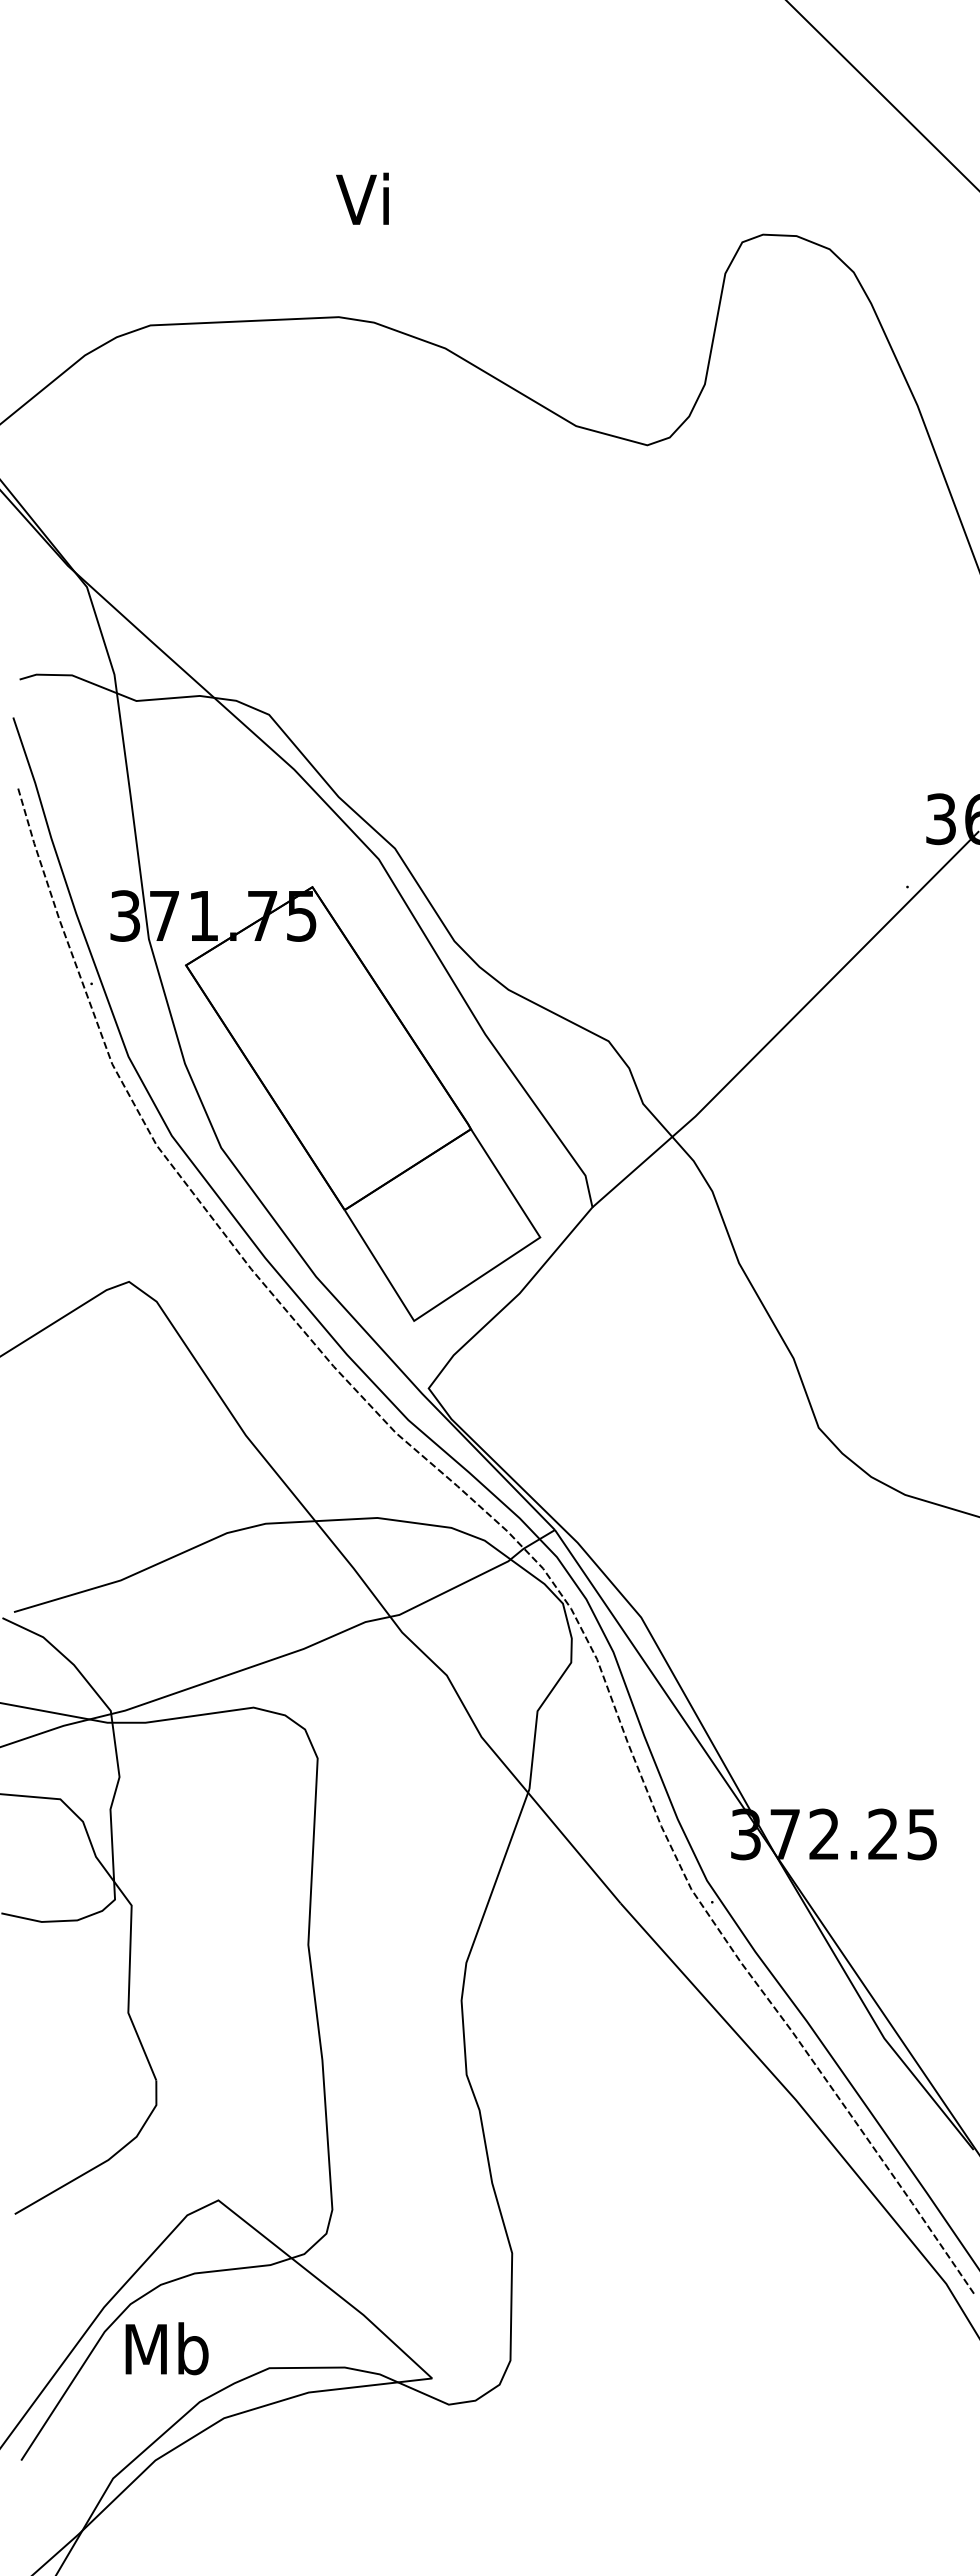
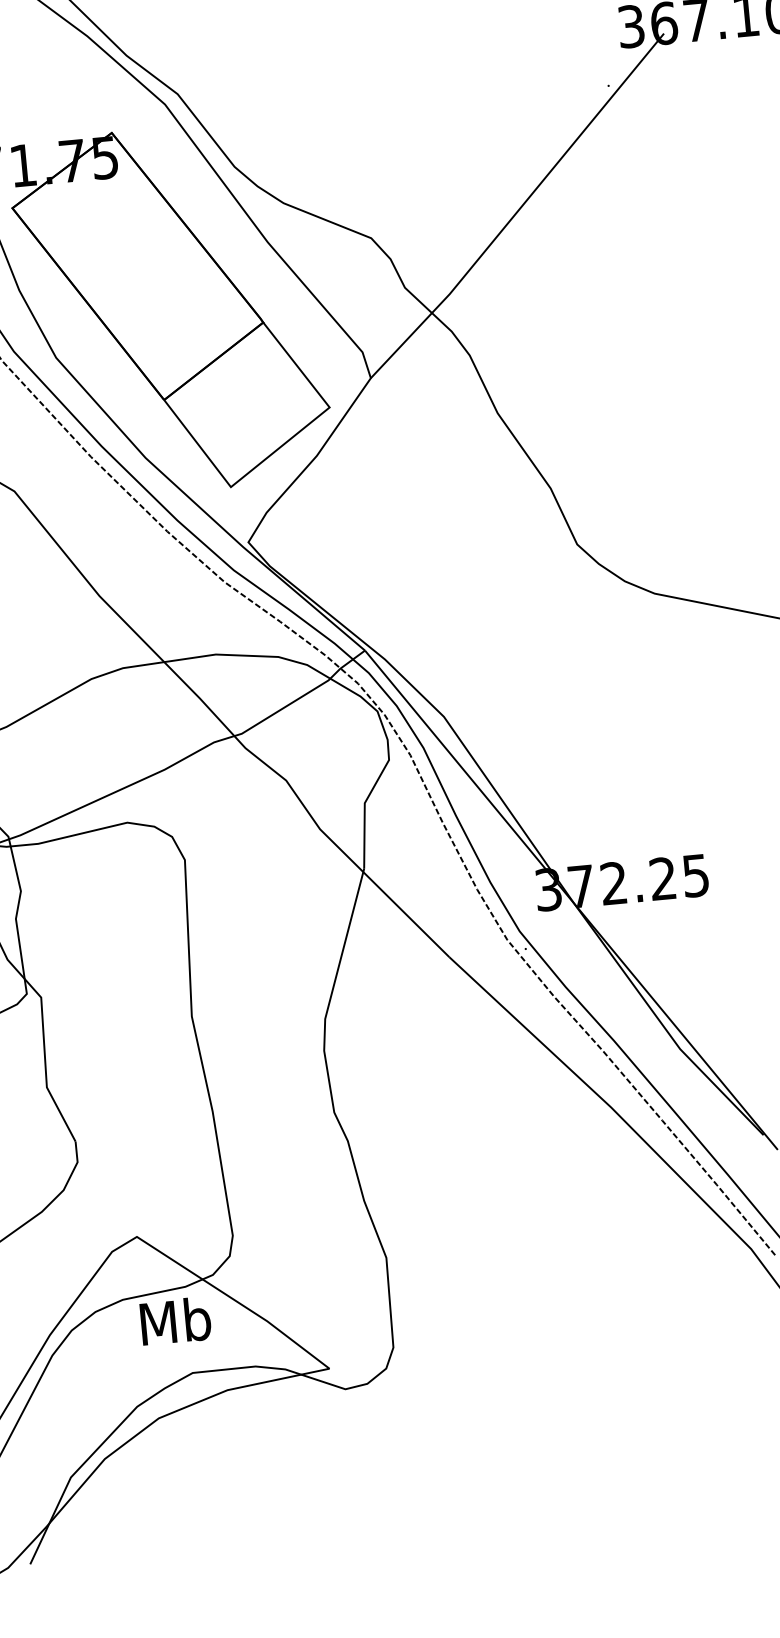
text: (166, 2348) -> (175, 1320), moved

